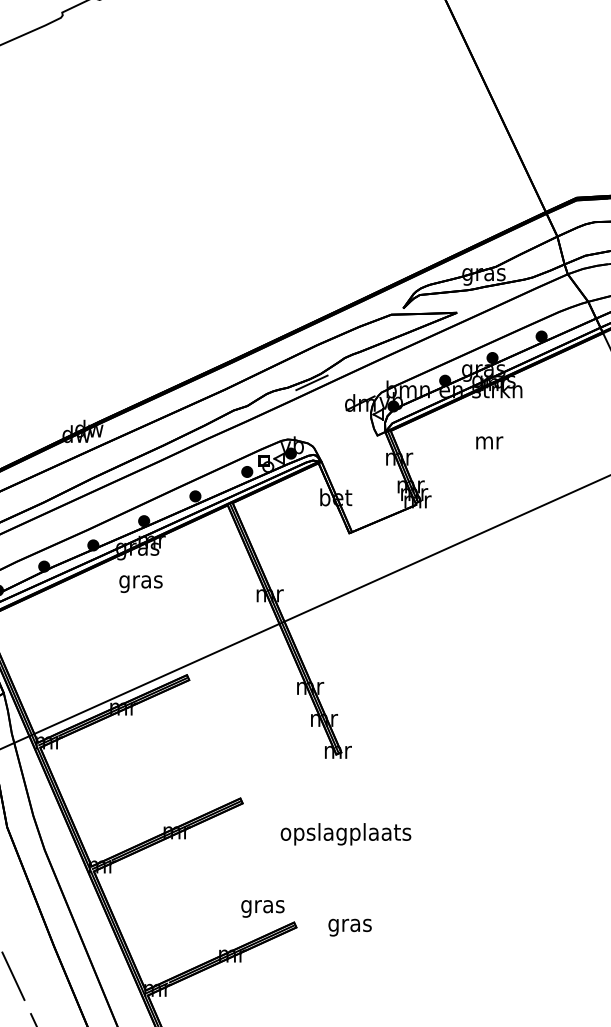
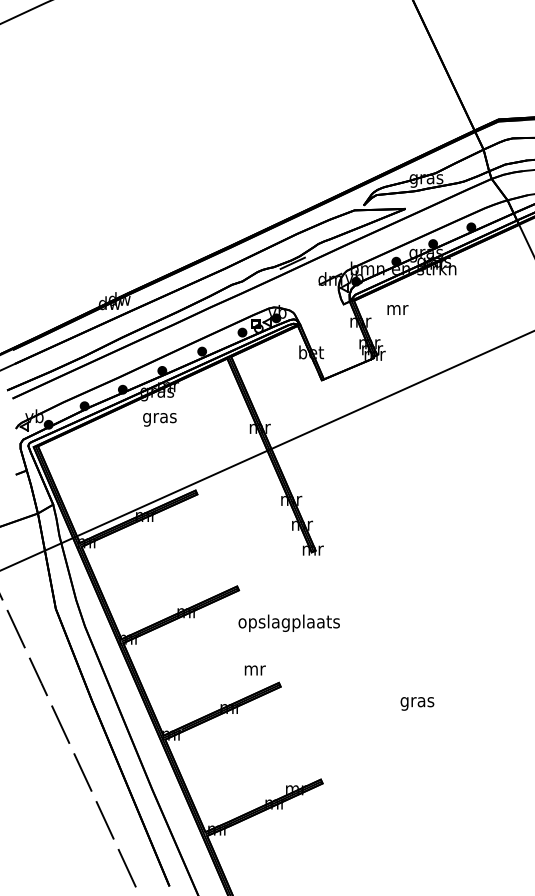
text: (489, 442) -> (397, 309), moved
text: (345, 833) -> (288, 622), moved
text: (262, 909) -> (254, 672), gras -> mr
text: (350, 927) -> (417, 703), moved

